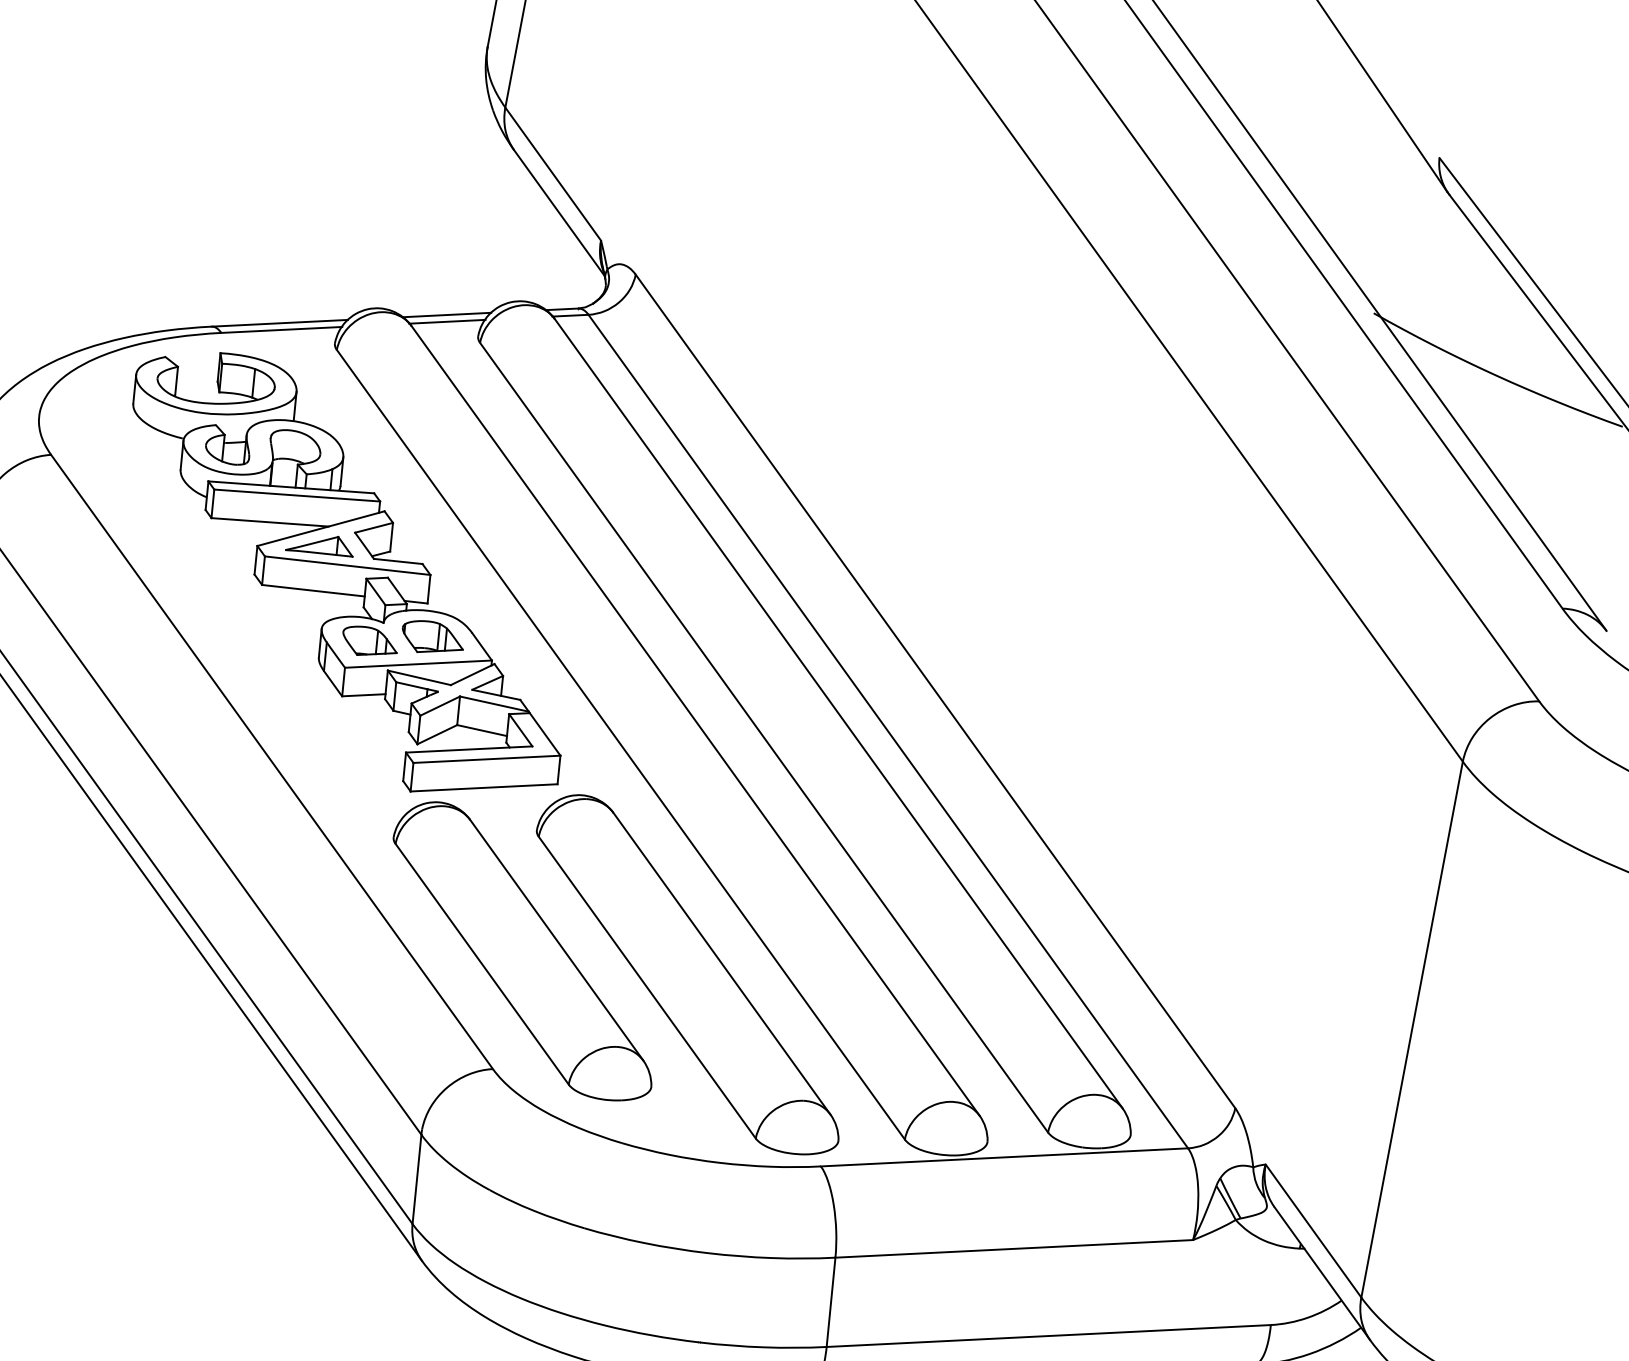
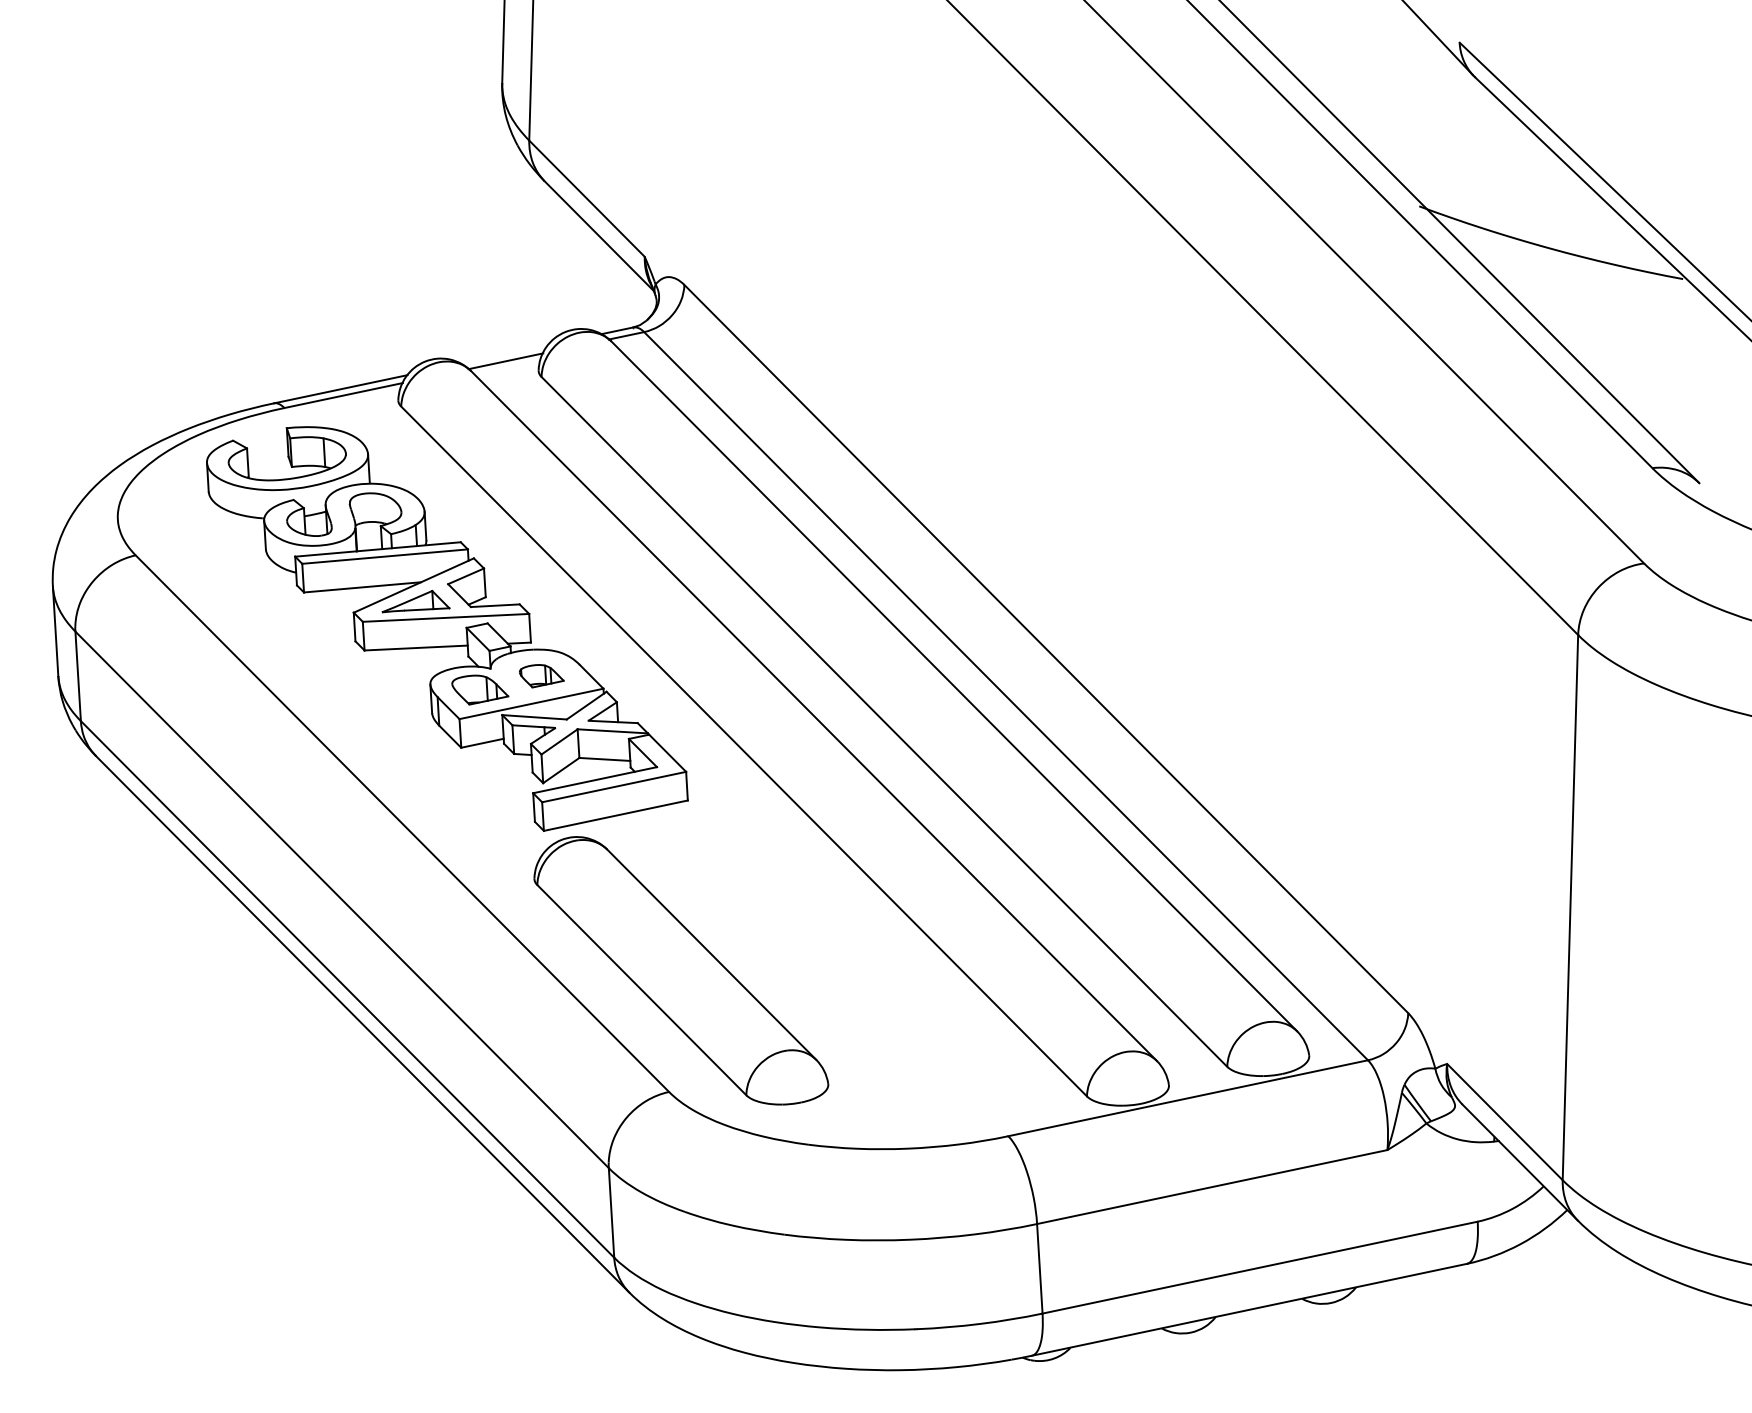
line: (447, 314) -> (504, 354), removed
part: (432, 638) -> (541, 676), size x0.7
part: (688, 974) -> (847, 967), removed

